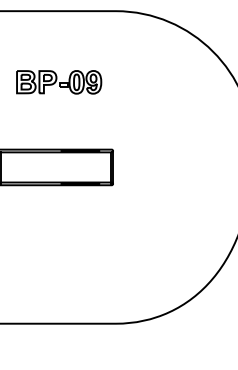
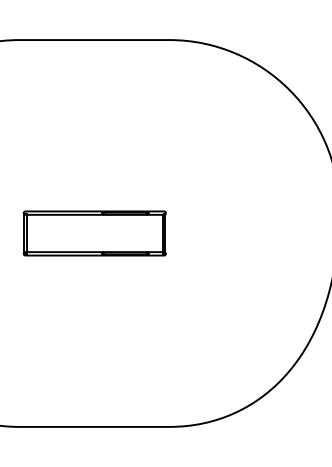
part: (59, 82) -> (99, 128), removed

